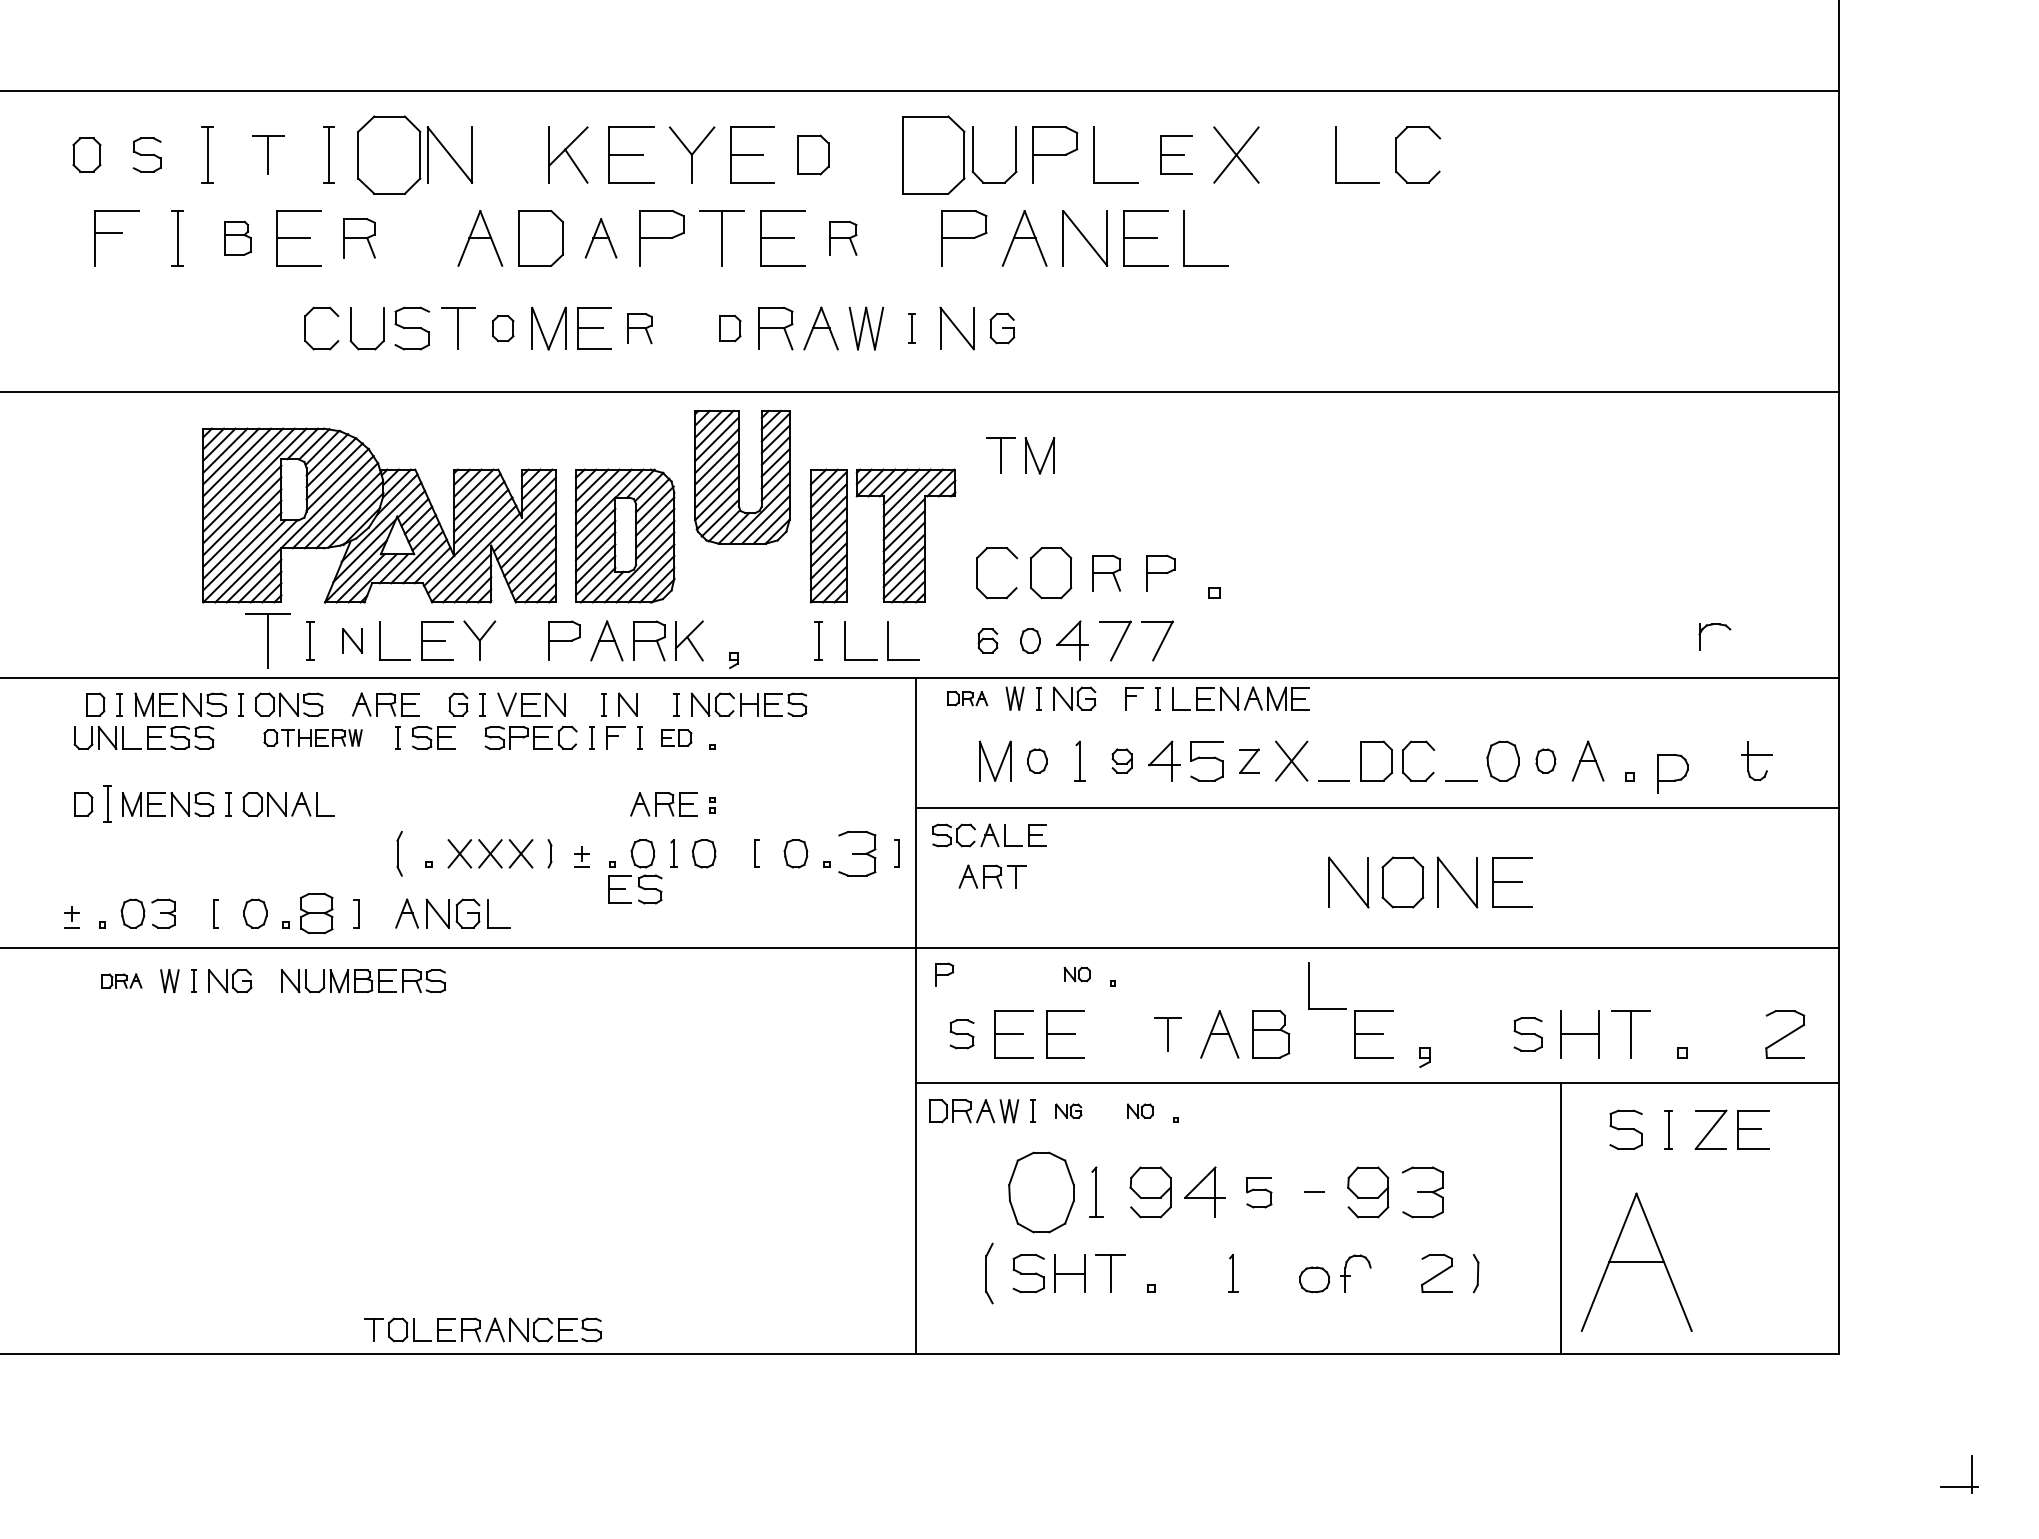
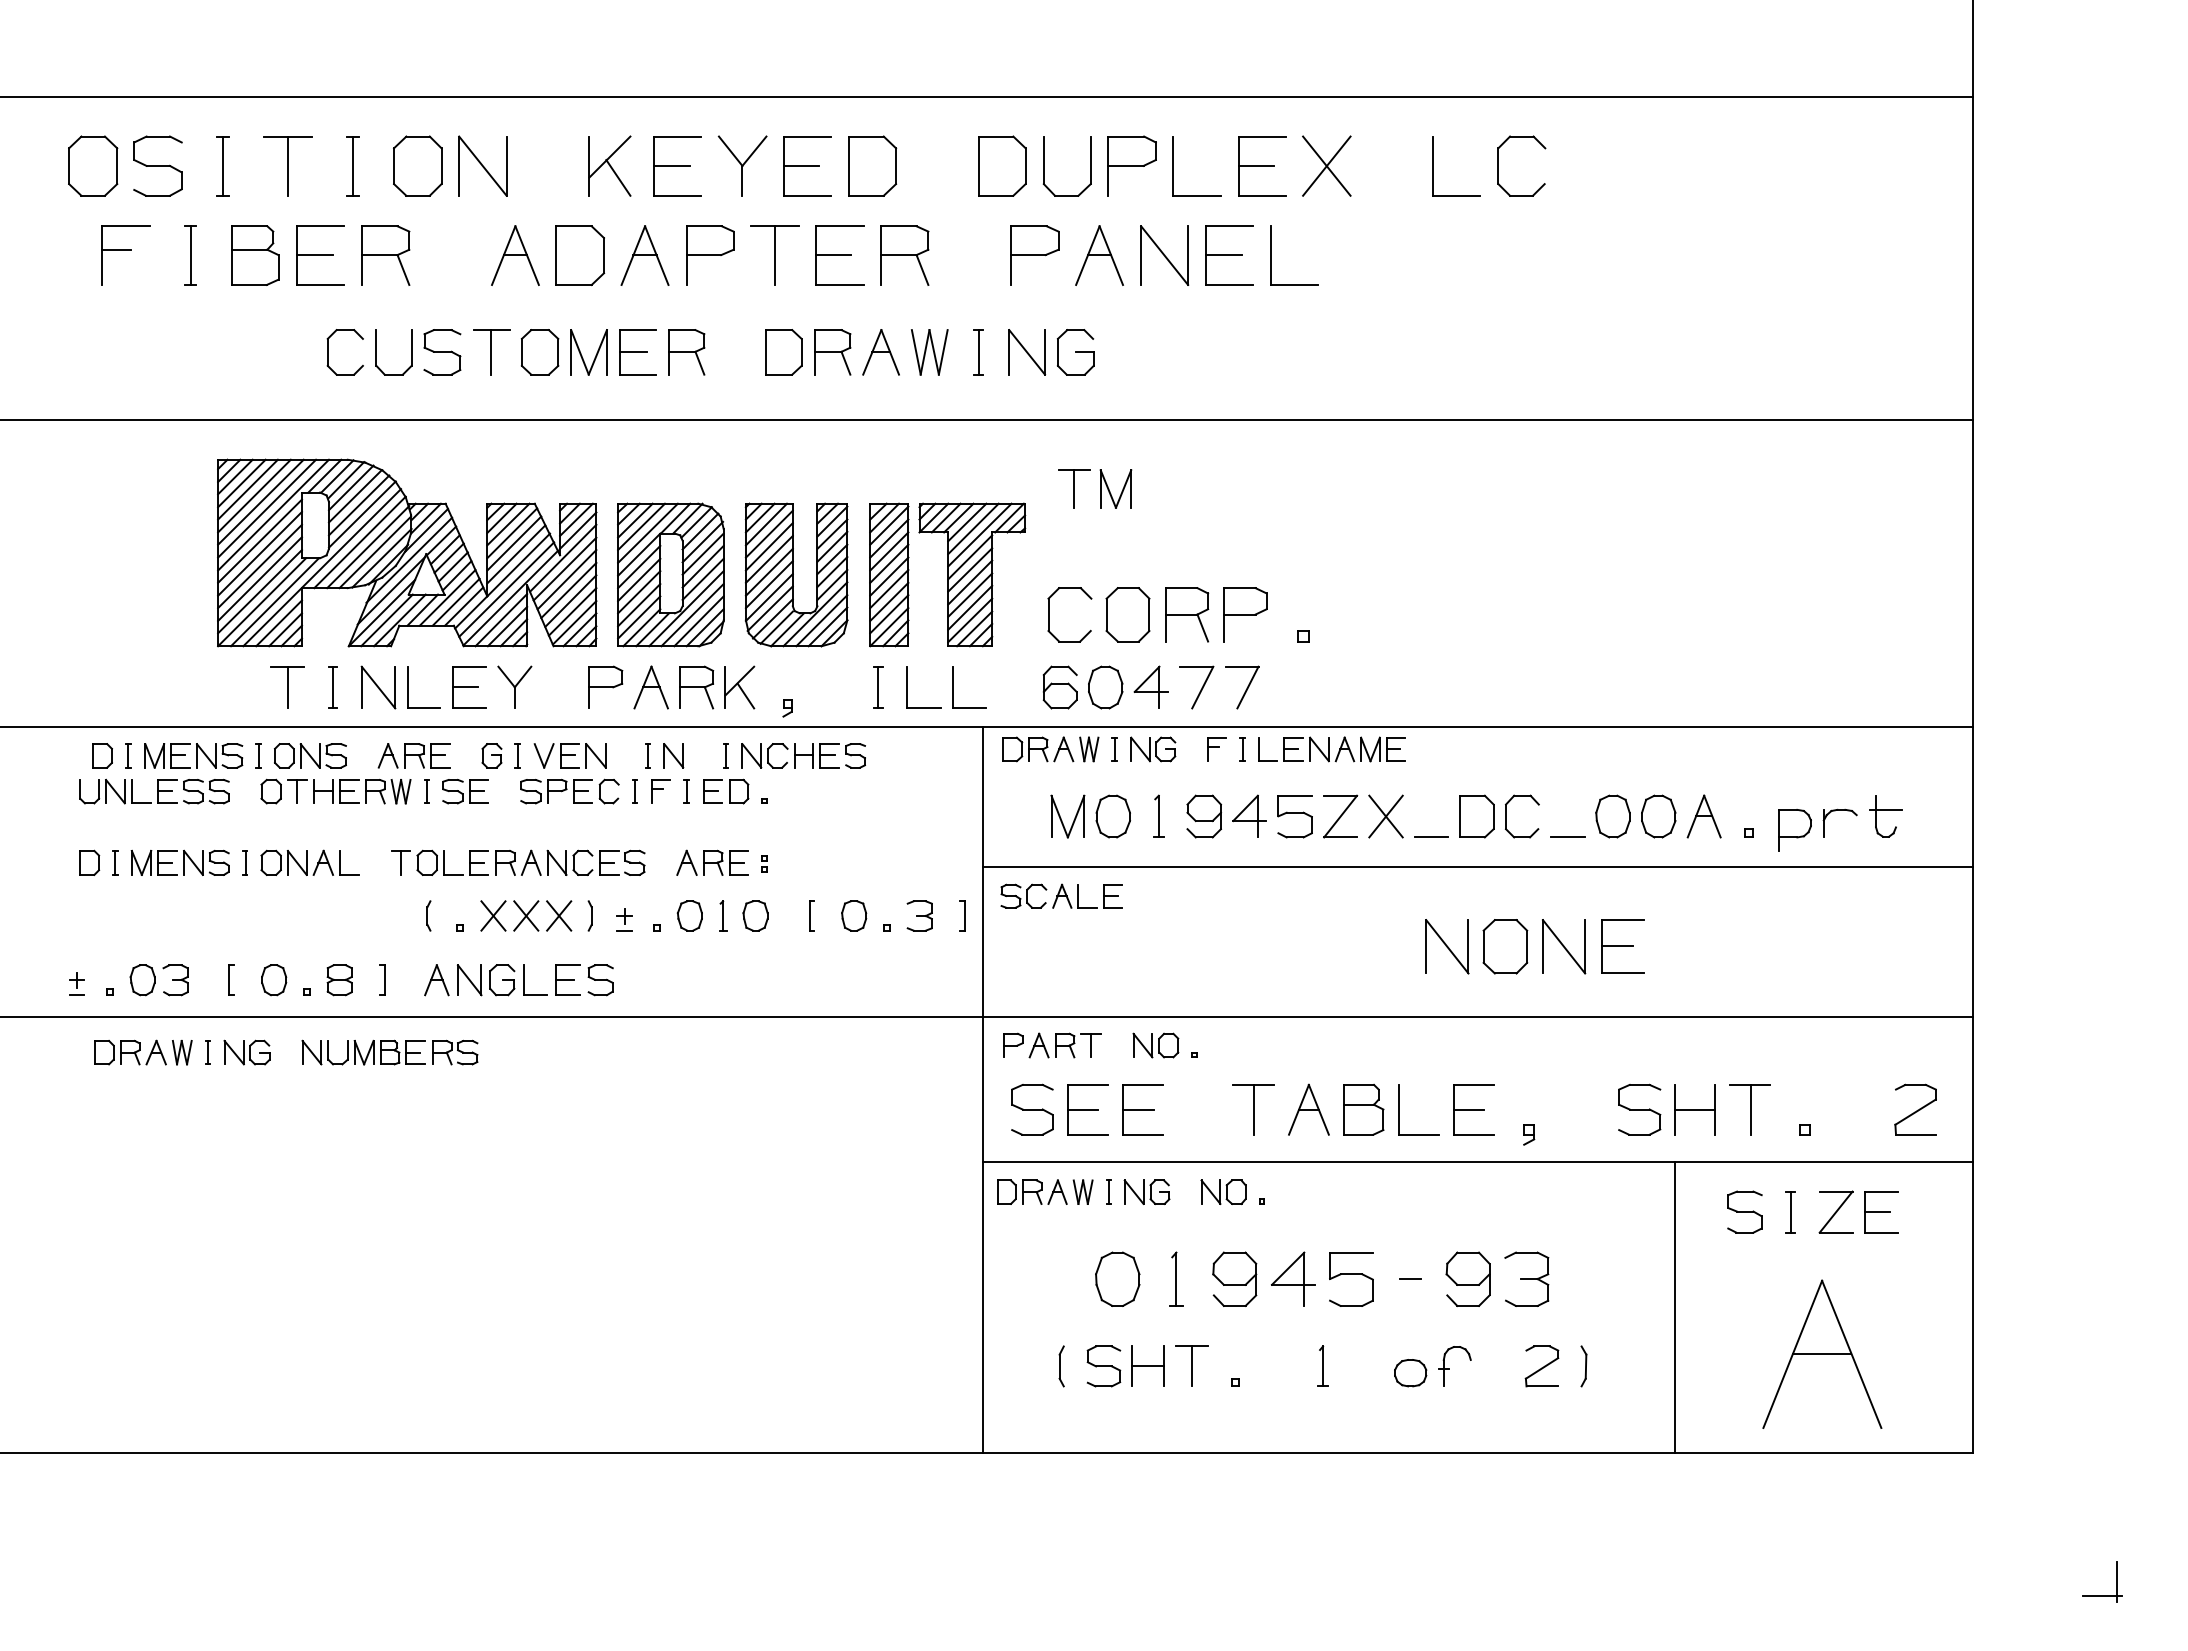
part: (87, 154) -> (93, 165), size x1.67
part: (146, 154) -> (157, 165), size x1.67
part: (389, 154) -> (417, 165), size x0.71
part: (813, 154) -> (872, 165), size x1.43
part: (934, 154) -> (1002, 165), size x0.71
part: (267, 155) -> (287, 166), size x1.43
part: (1176, 155) -> (1262, 166), size x1.43
part: (238, 238) -> (255, 255), size x1.67
part: (359, 238) -> (385, 255), size x1.43
part: (600, 238) -> (644, 255), size x1.43
part: (842, 238) -> (904, 255), size x1.67
part: (502, 328) -> (539, 352), size x1.67
part: (639, 328) -> (686, 352), size x1.43
part: (730, 328) -> (783, 352), size x1.67
part: (911, 328) -> (978, 352), size x1.43
part: (1002, 328) -> (1075, 352), size x1.43
part: (742, 476) -> (796, 574), moved
part: (1106, 572) -> (1187, 614), size x1.43
part: (1160, 572) -> (1245, 614), size x1.43
part: (1710, 625) -> (1835, 811), moved
part: (267, 640) -> (287, 687), size x0.71
part: (352, 640) -> (378, 687), size x1.67
part: (987, 640) -> (1059, 687), size x1.67
part: (1030, 640) -> (1105, 687), size x1.67
part: (967, 698) -> (1038, 749), size x1.67
part: (312, 737) -> (335, 791), size x1.43
part: (677, 737) -> (726, 791), size x1.43
part: (1036, 761) -> (1112, 816), size x1.67
part: (1121, 761) -> (1203, 816), size x1.67
part: (1249, 761) -> (1340, 816), size x1.67
part: (1545, 761) -> (1658, 816), size x1.67
part: (107, 803) -> (115, 862), size x0.62
part: (399, 853) -> (428, 915), size x0.62
part: (856, 853) -> (919, 915), size x0.62
part: (992, 876) -> (1064, 1045), moved
part: (635, 889) -> (584, 980), moved
part: (316, 913) -> (339, 980), size x0.71
part: (1076, 974) -> (1155, 1045), size x1.67
part: (121, 981) -> (130, 1052), size x1.67
part: (1308, 985) -> (1399, 1109), moved
part: (962, 1034) -> (1032, 1109), size x1.67
part: (1168, 1034) -> (1253, 1109), size x1.43
part: (1527, 1034) -> (1639, 1109), size x1.43
part: (1068, 1110) -> (1146, 1191), size x1.67
part: (1140, 1110) -> (1223, 1191), size x1.67
part: (1041, 1191) -> (1117, 1278), size x0.62
part: (1259, 1192) -> (1351, 1279), size x1.67
part: (1636, 1261) -> (1822, 1353), moved
part: (989, 1273) -> (1061, 1366), size x0.62
part: (483, 1329) -> (518, 862), moved

